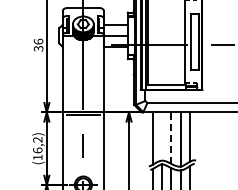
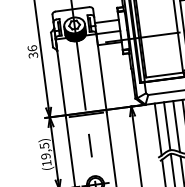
line: (162, 136) -> (167, 126), added
line: (171, 138) -> (176, 127), dashed -> solid
text: (37, 145) -> (44, 151), (16,2) -> (19,5)

